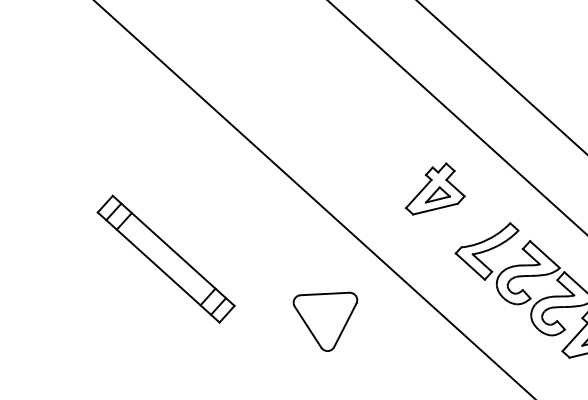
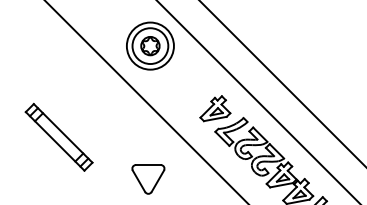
part: (318, 89) -> (150, 45), added
part: (434, 188) -> (215, 108), moved
part: (164, 257) -> (58, 136), moved
part: (326, 322) -> (148, 179), moved

